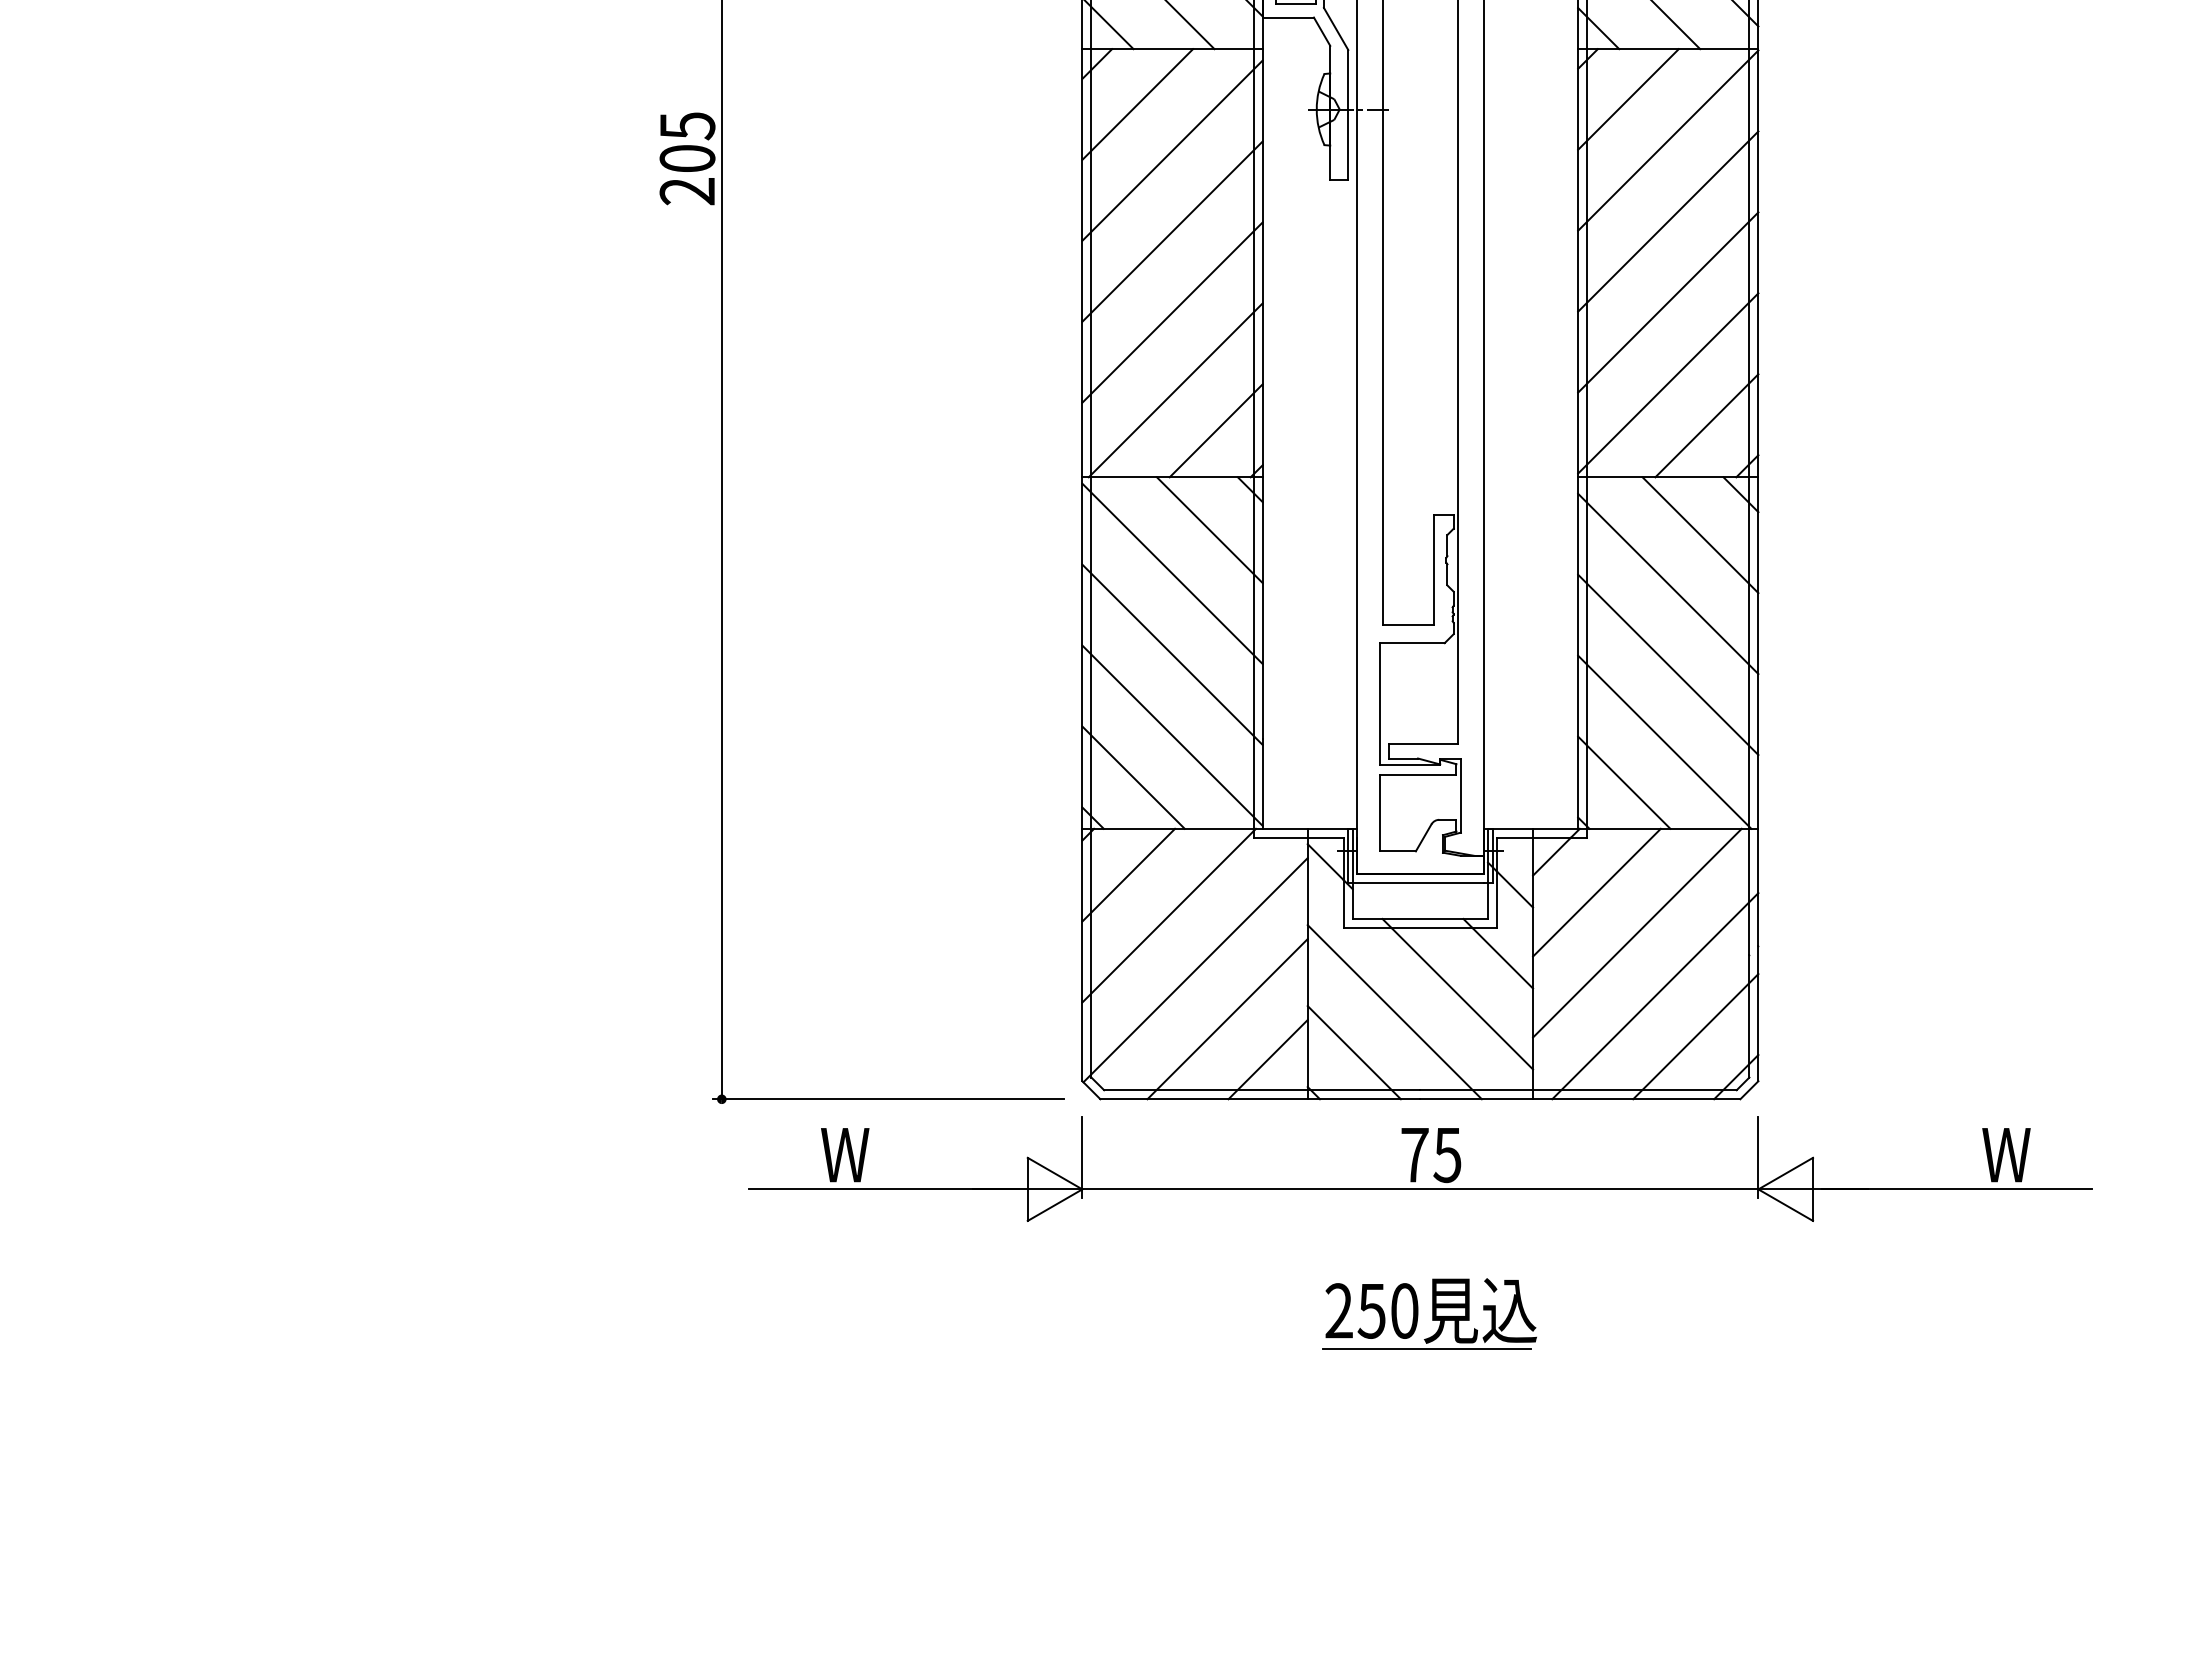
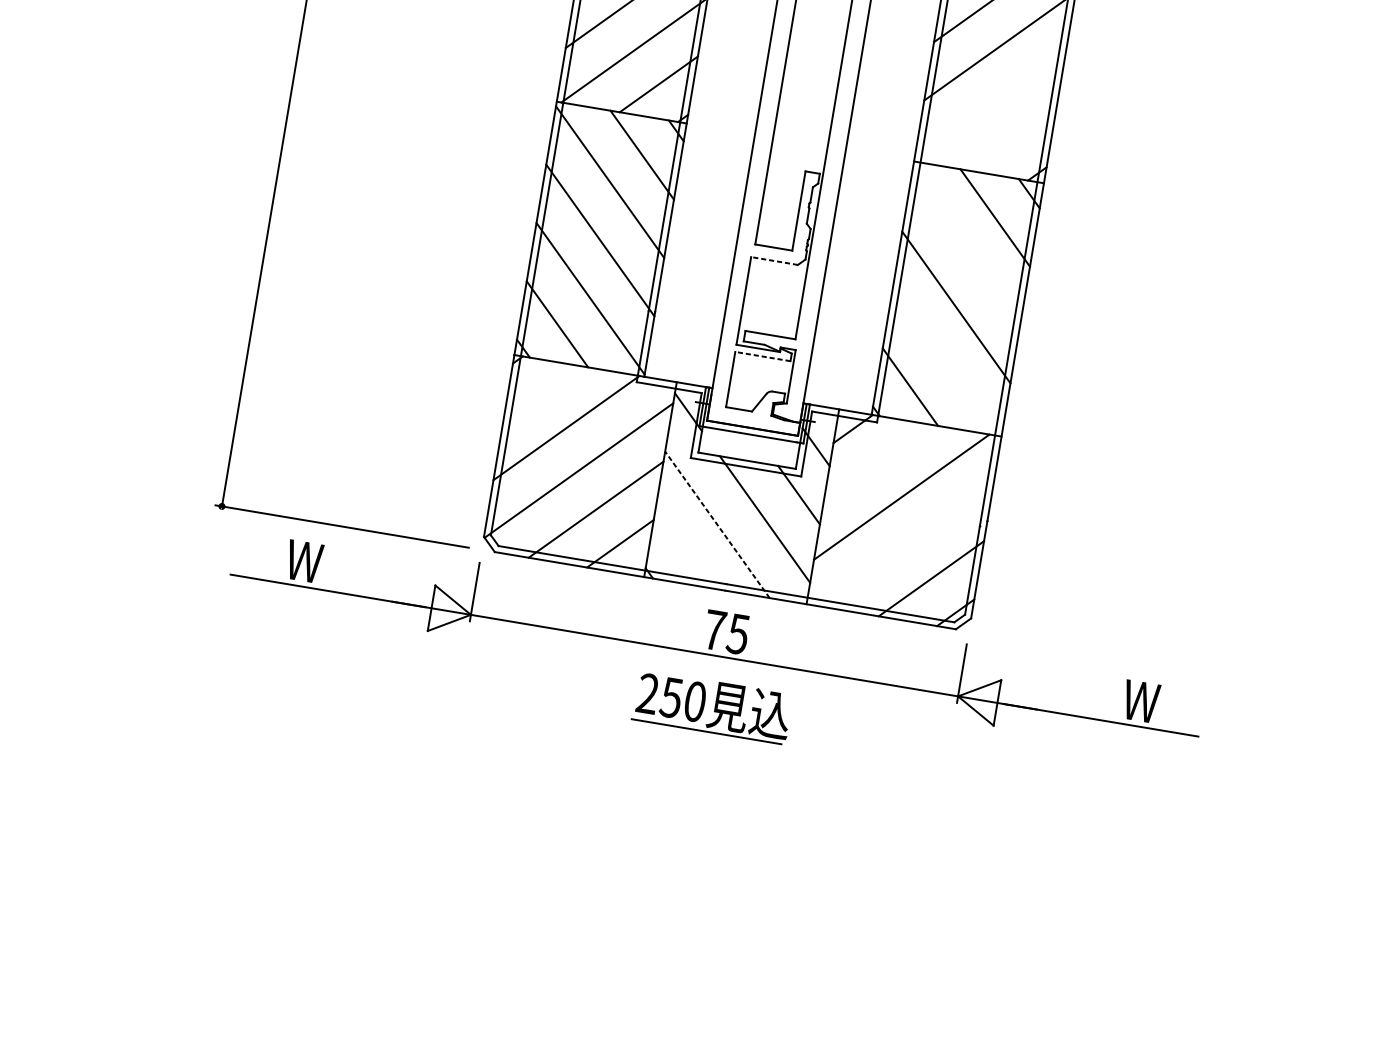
line: (1668, 383) -> (990, 104), removed
line: (1706, 425) -> (1012, 139), removed
line: (1668, 583) -> (966, 248), removed
line: (1411, 643) -> (773, 261), solid -> dashed
line: (1664, 741) -> (944, 362), removed
line: (1417, 774) -> (762, 356), solid -> dashed
line: (1128, 874) -> (542, 393), removed
line: (1596, 892) -> (877, 462), removed
line: (1655, 996) -> (907, 544), removed
line: (1394, 1011) -> (717, 524), solid -> dashed
line: (1353, 1052) -> (682, 548), removed
part: (1429, 1313) -> (712, 706), moved

